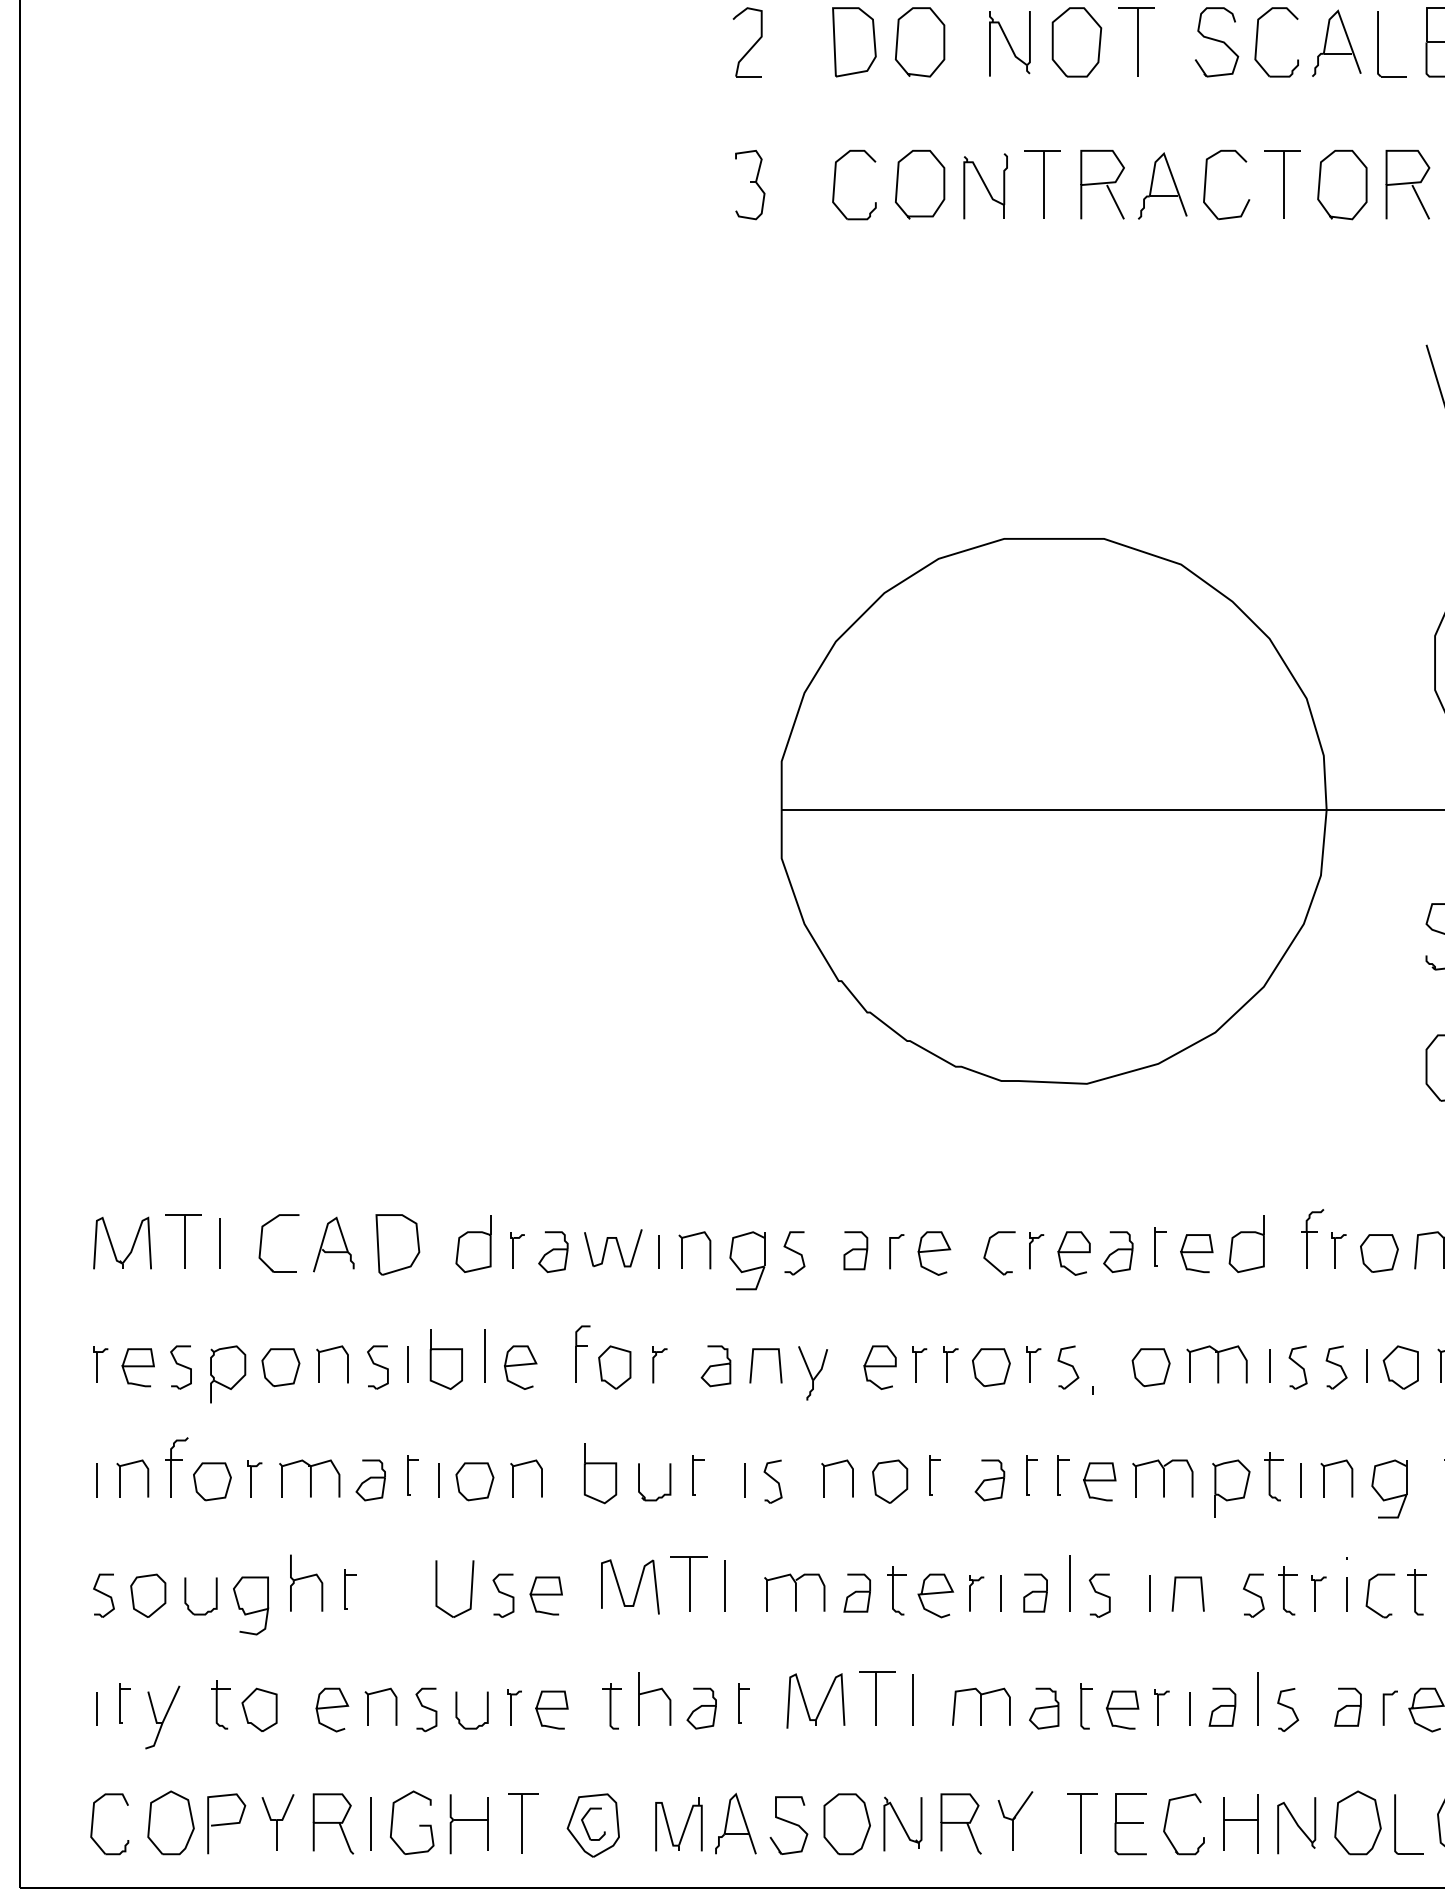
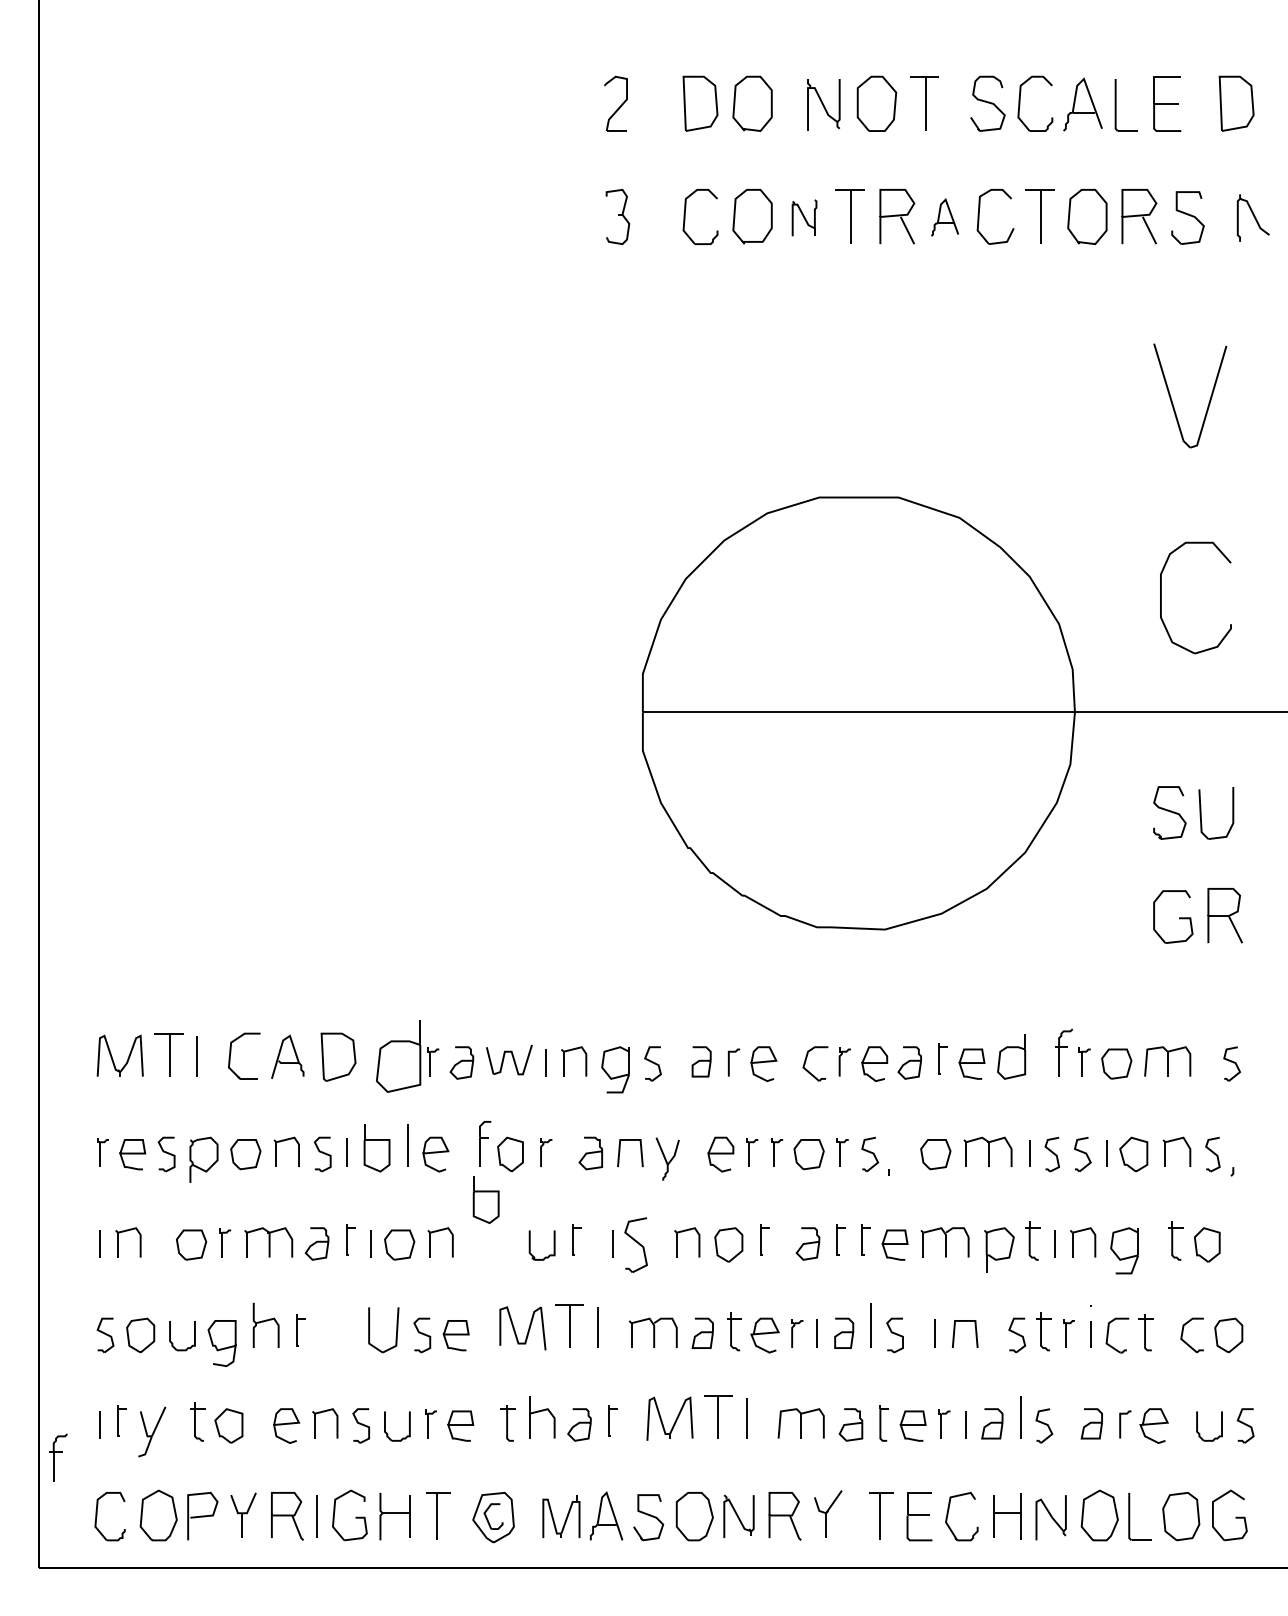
part: (985, 185) -> (804, 217), size x0.7
part: (1162, 185) -> (944, 217), size x0.7
part: (473, 1243) -> (398, 1056), size x1.6
part: (177, 1467) -> (58, 1457), moved
part: (599, 1473) -> (485, 1199), moved
part: (772, 1481) -> (635, 1244), size x1.6

